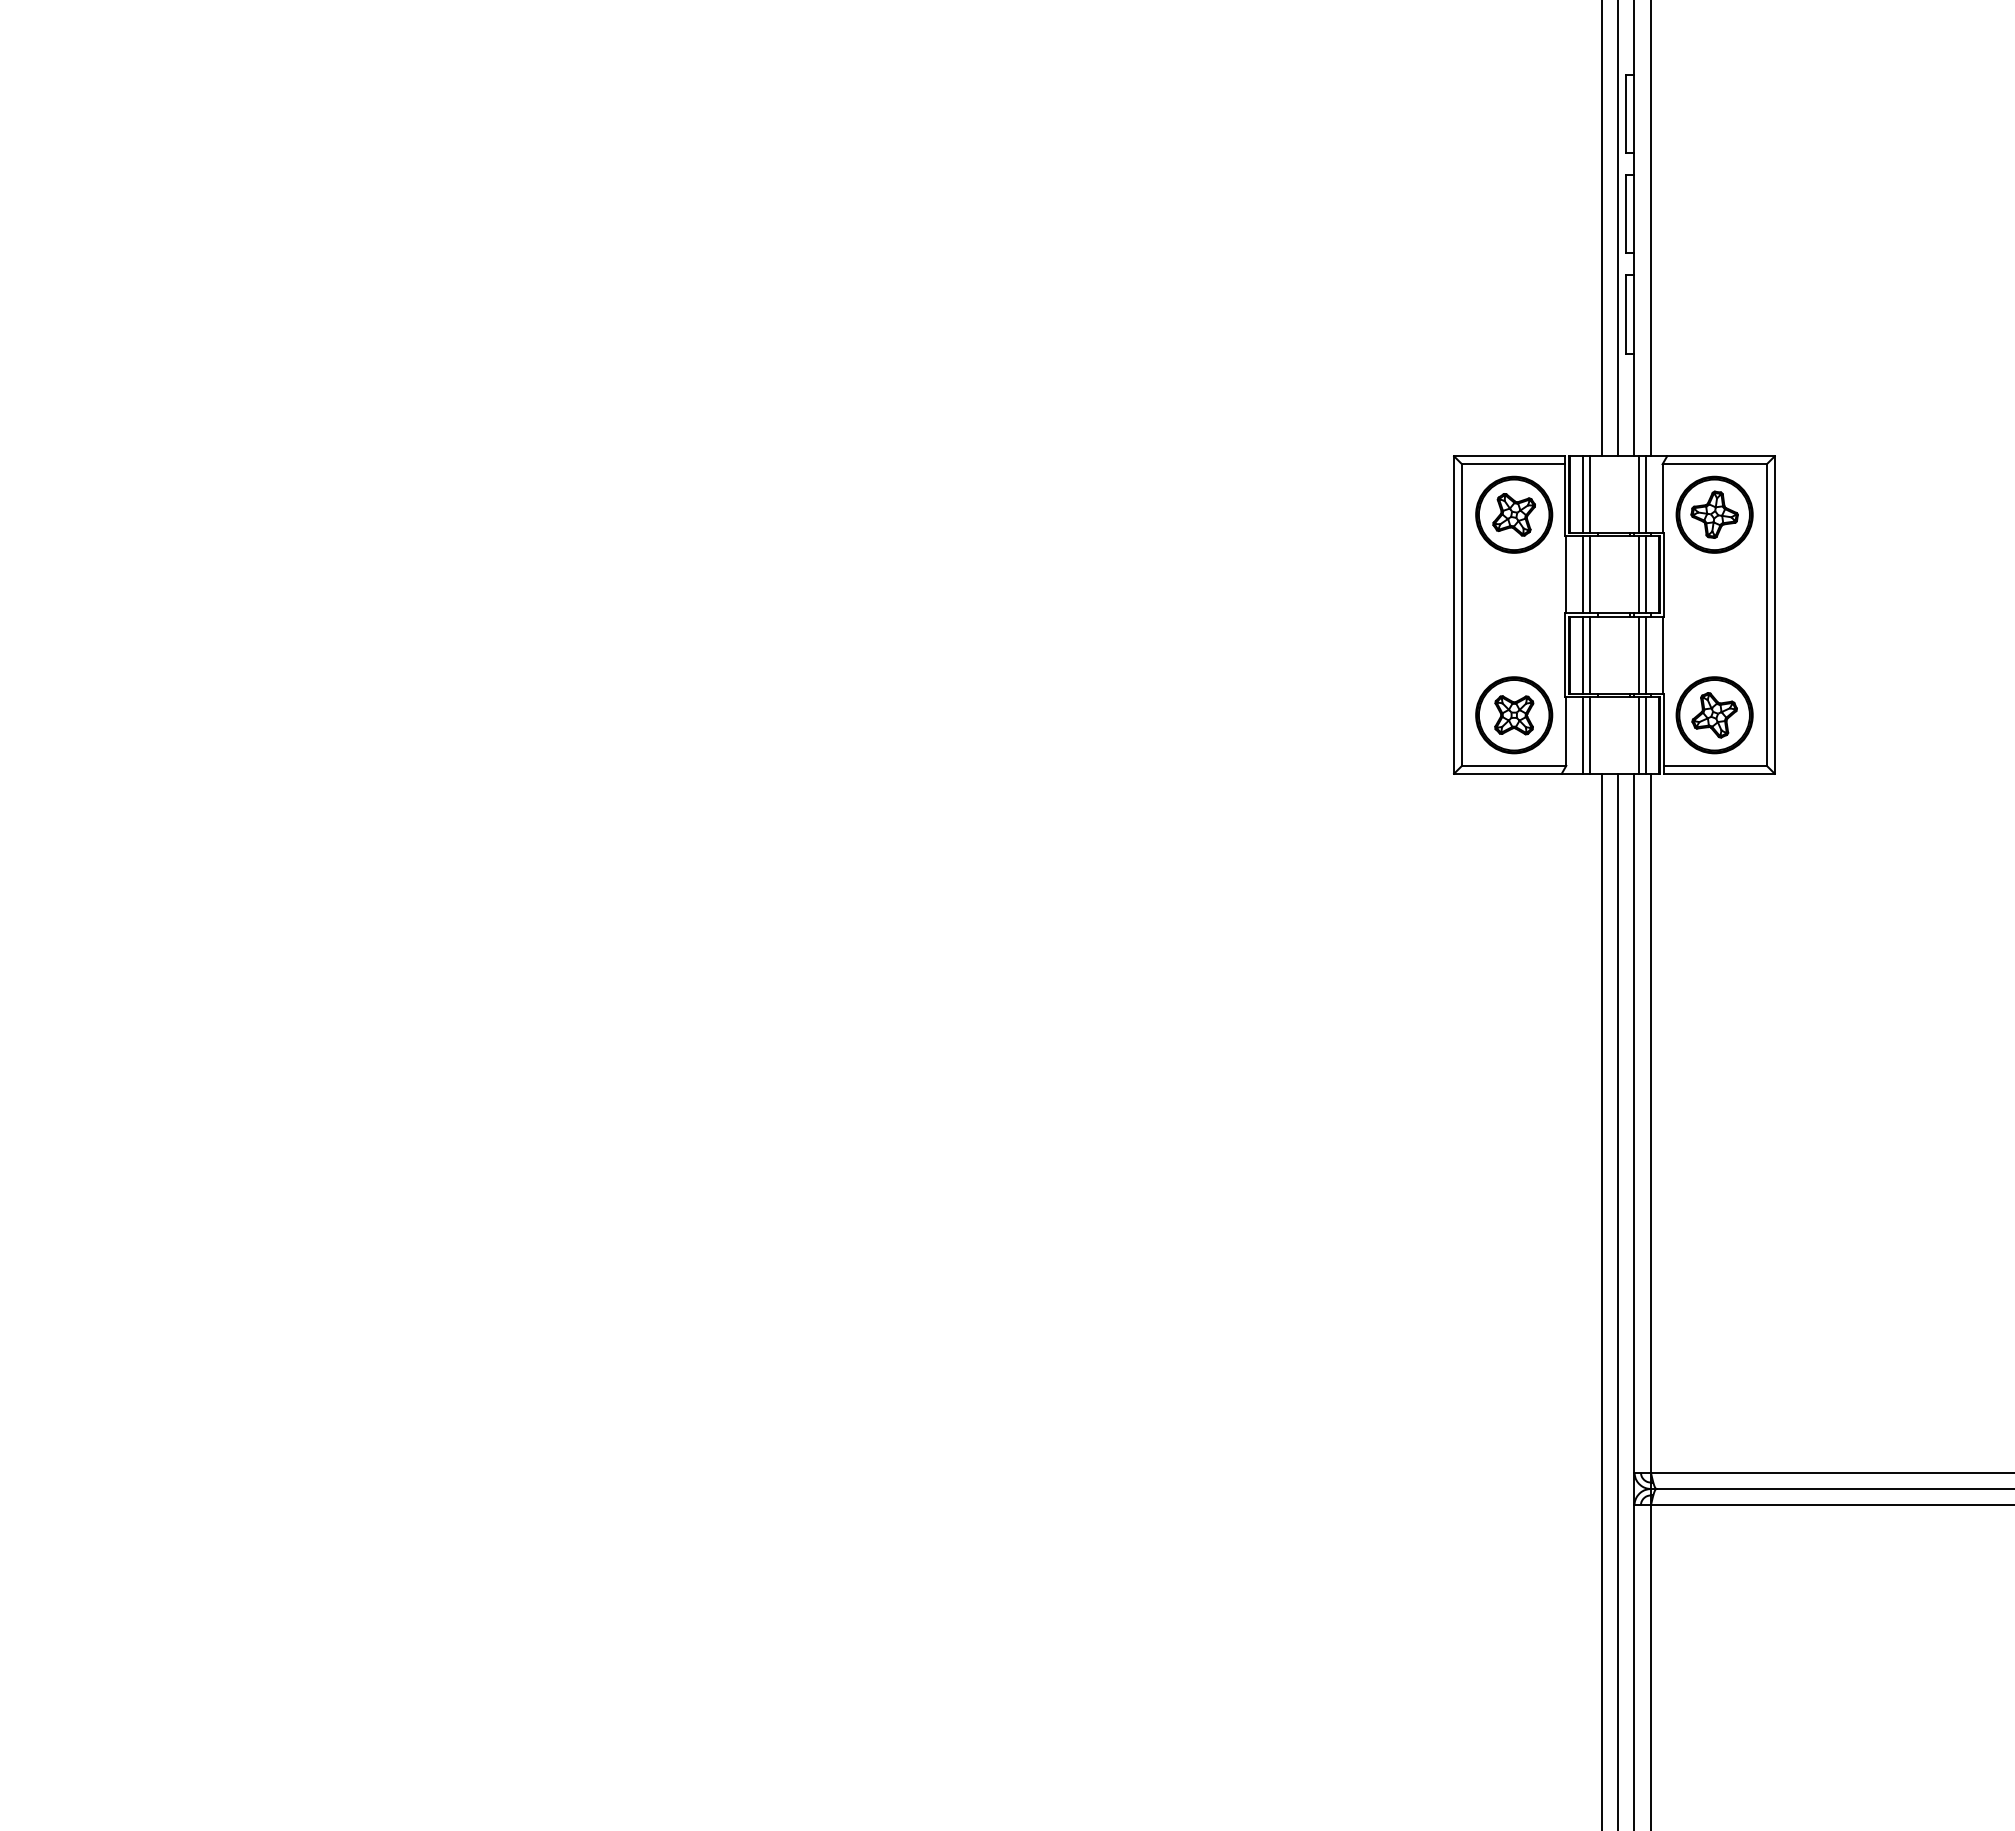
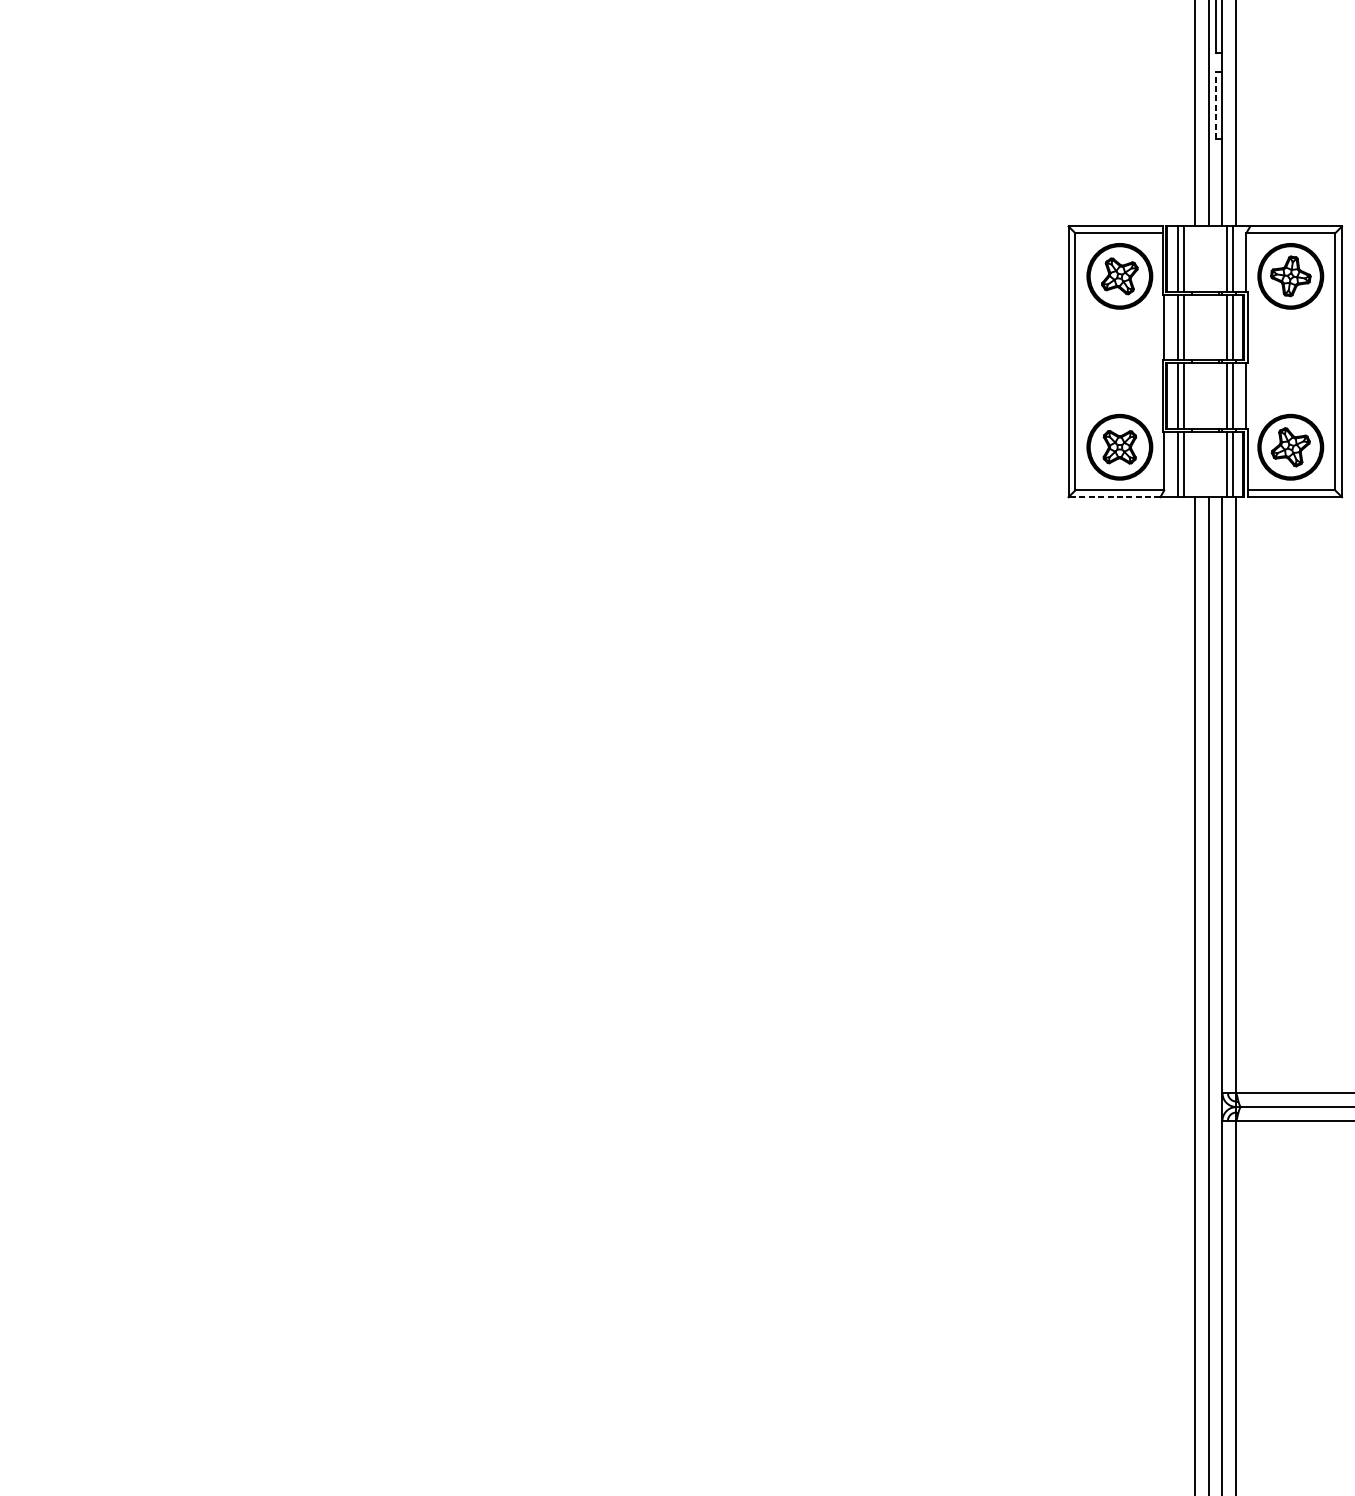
line: (1626, 313) -> (1215, 104), solid -> dashed
line: (1507, 773) -> (1114, 496), solid -> dashed

